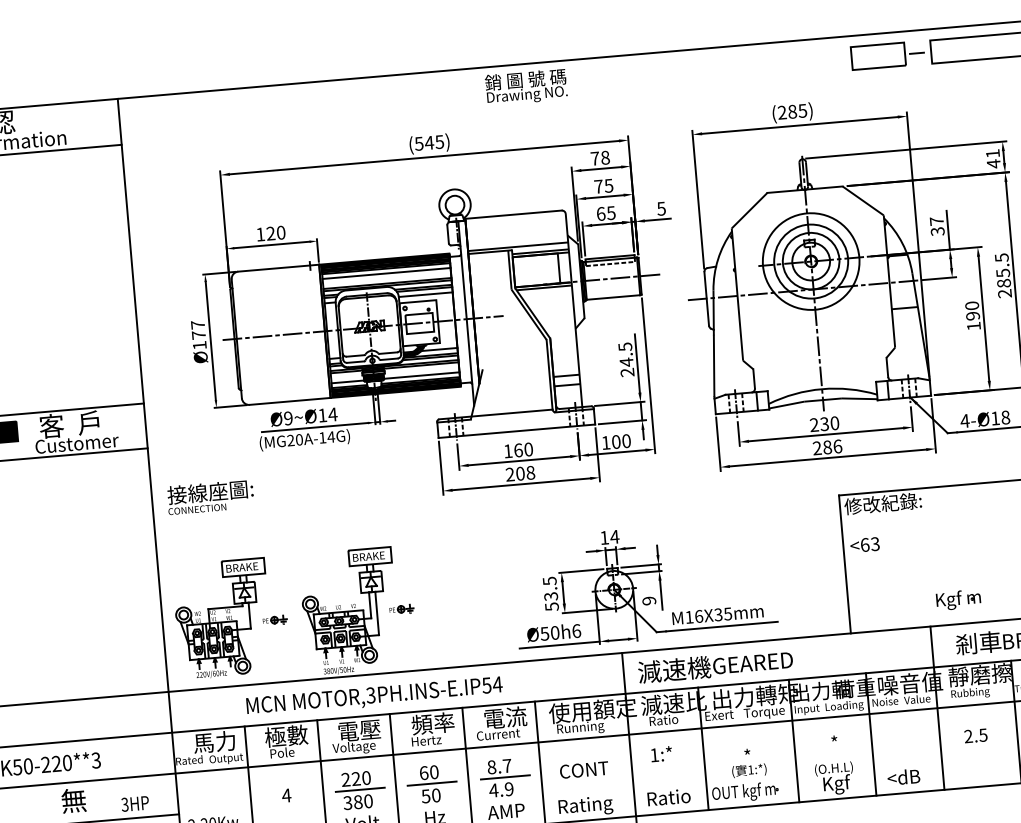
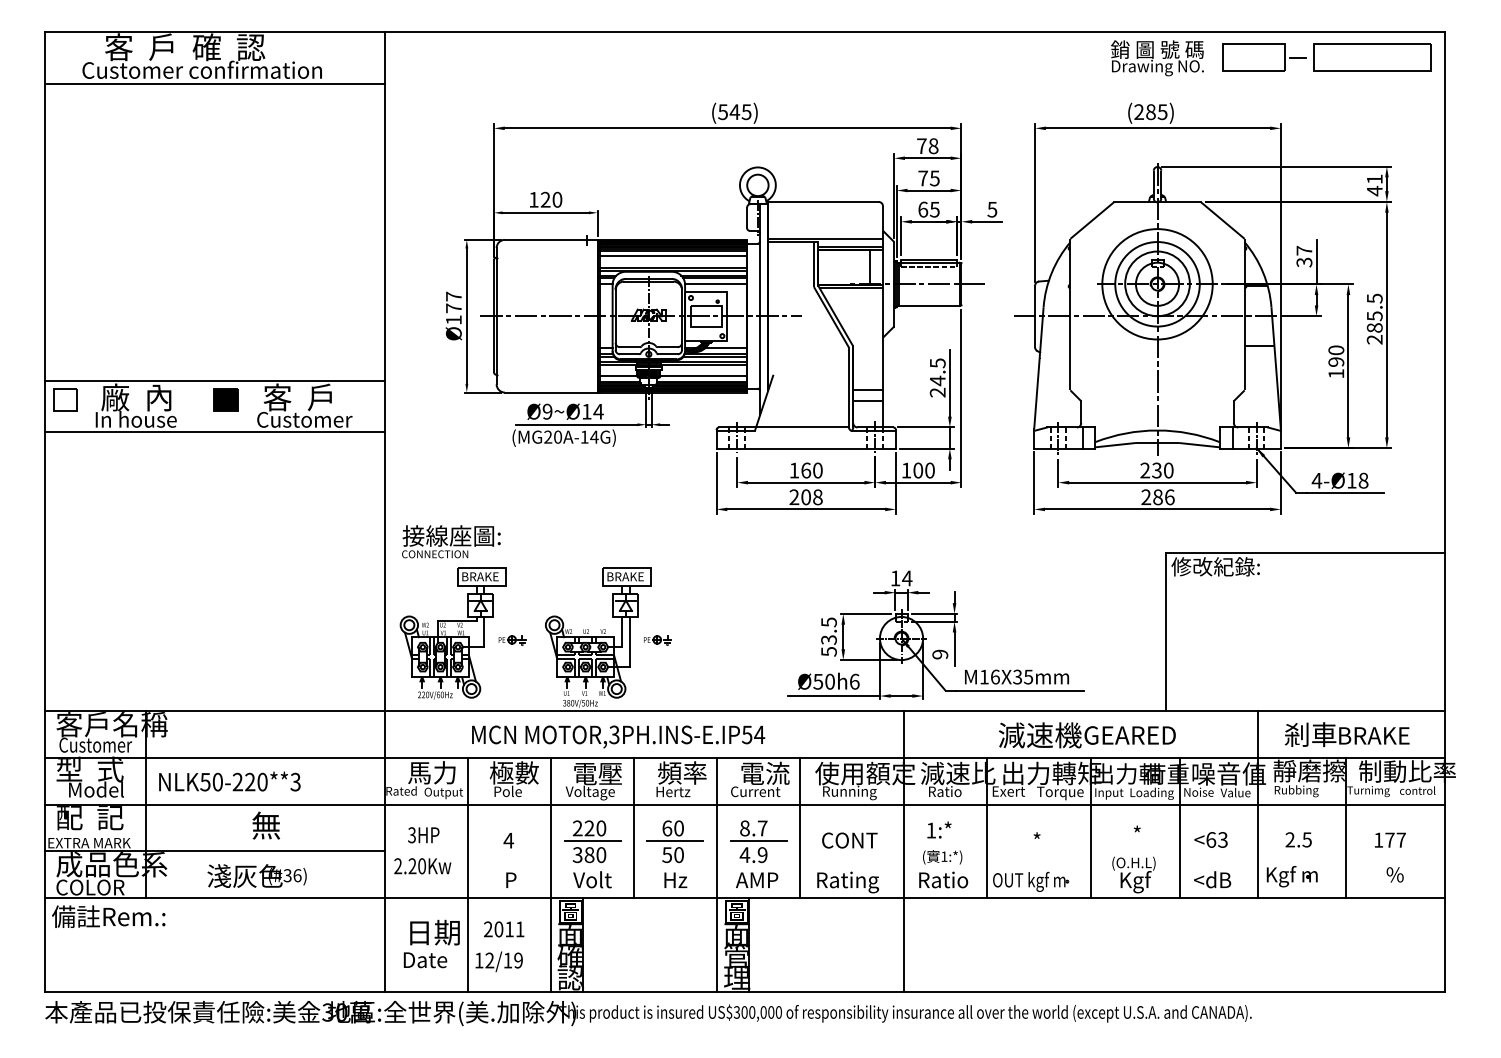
text: (526, 87) -> (1157, 58), moved
text: (210, 496) -> (451, 541), moved
text: (864, 544) -> (1210, 839), moved
text: (957, 599) -> (1291, 876), moved
text: (715, 666) -> (1087, 735), moved
text: (749, 770) -> (942, 857), moved
text: (135, 804) -> (423, 835), moved

